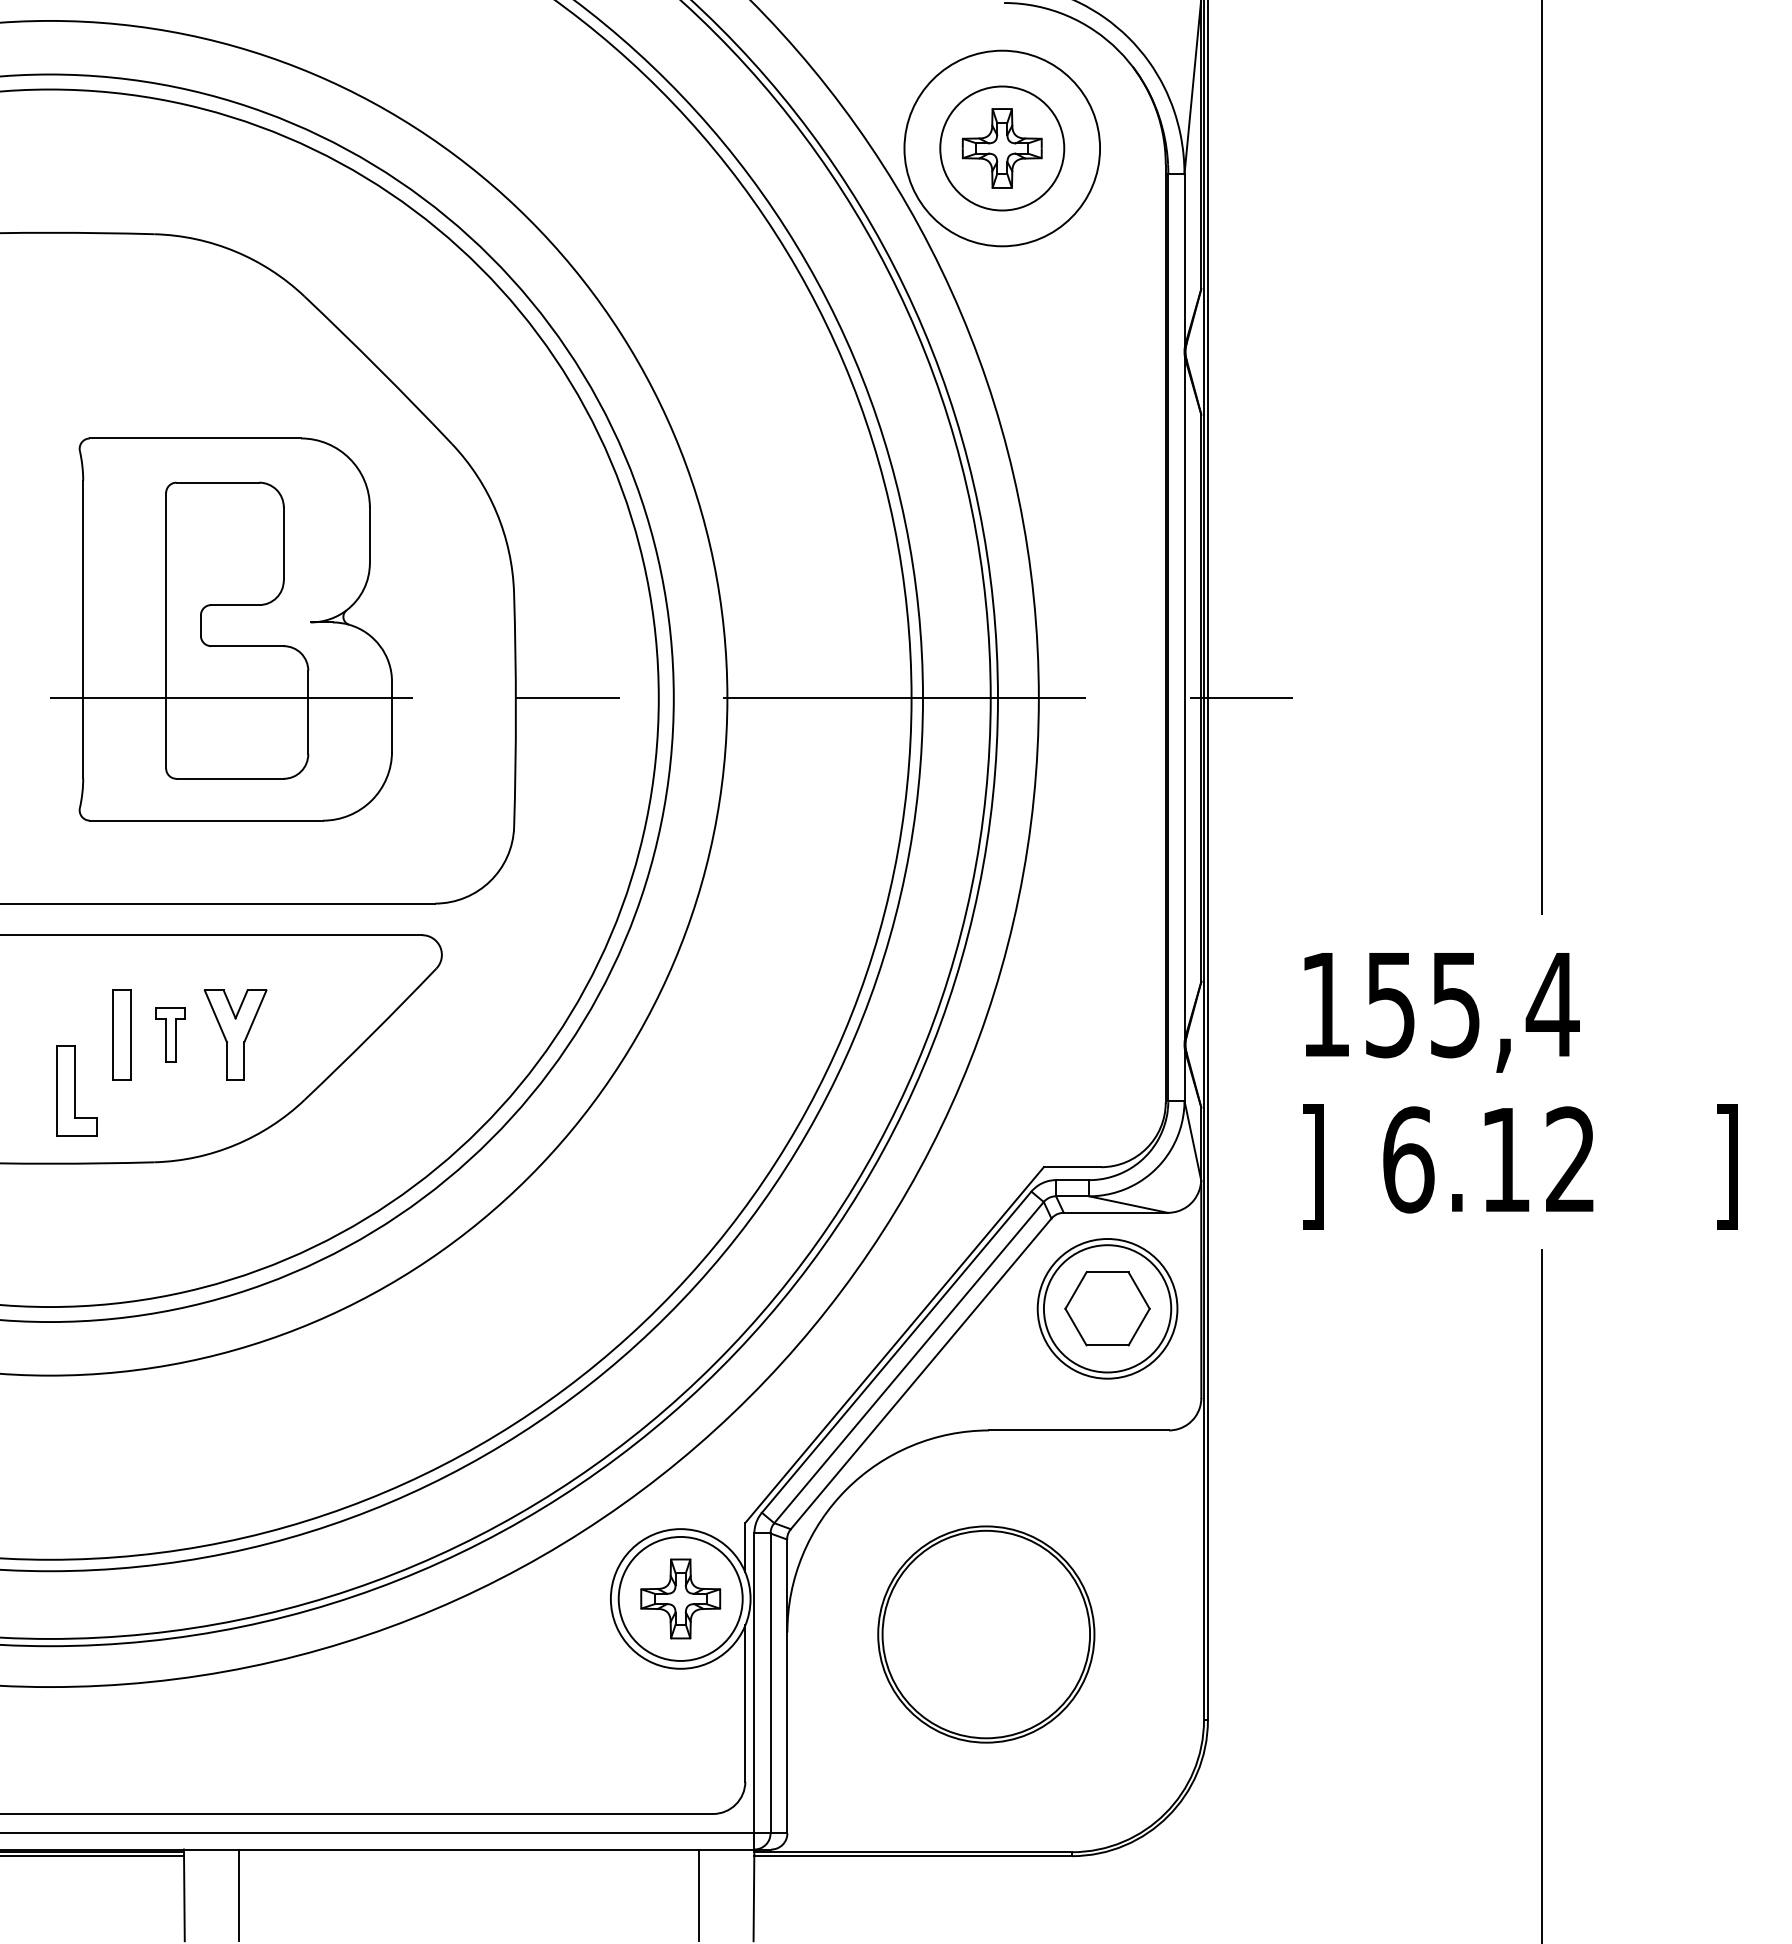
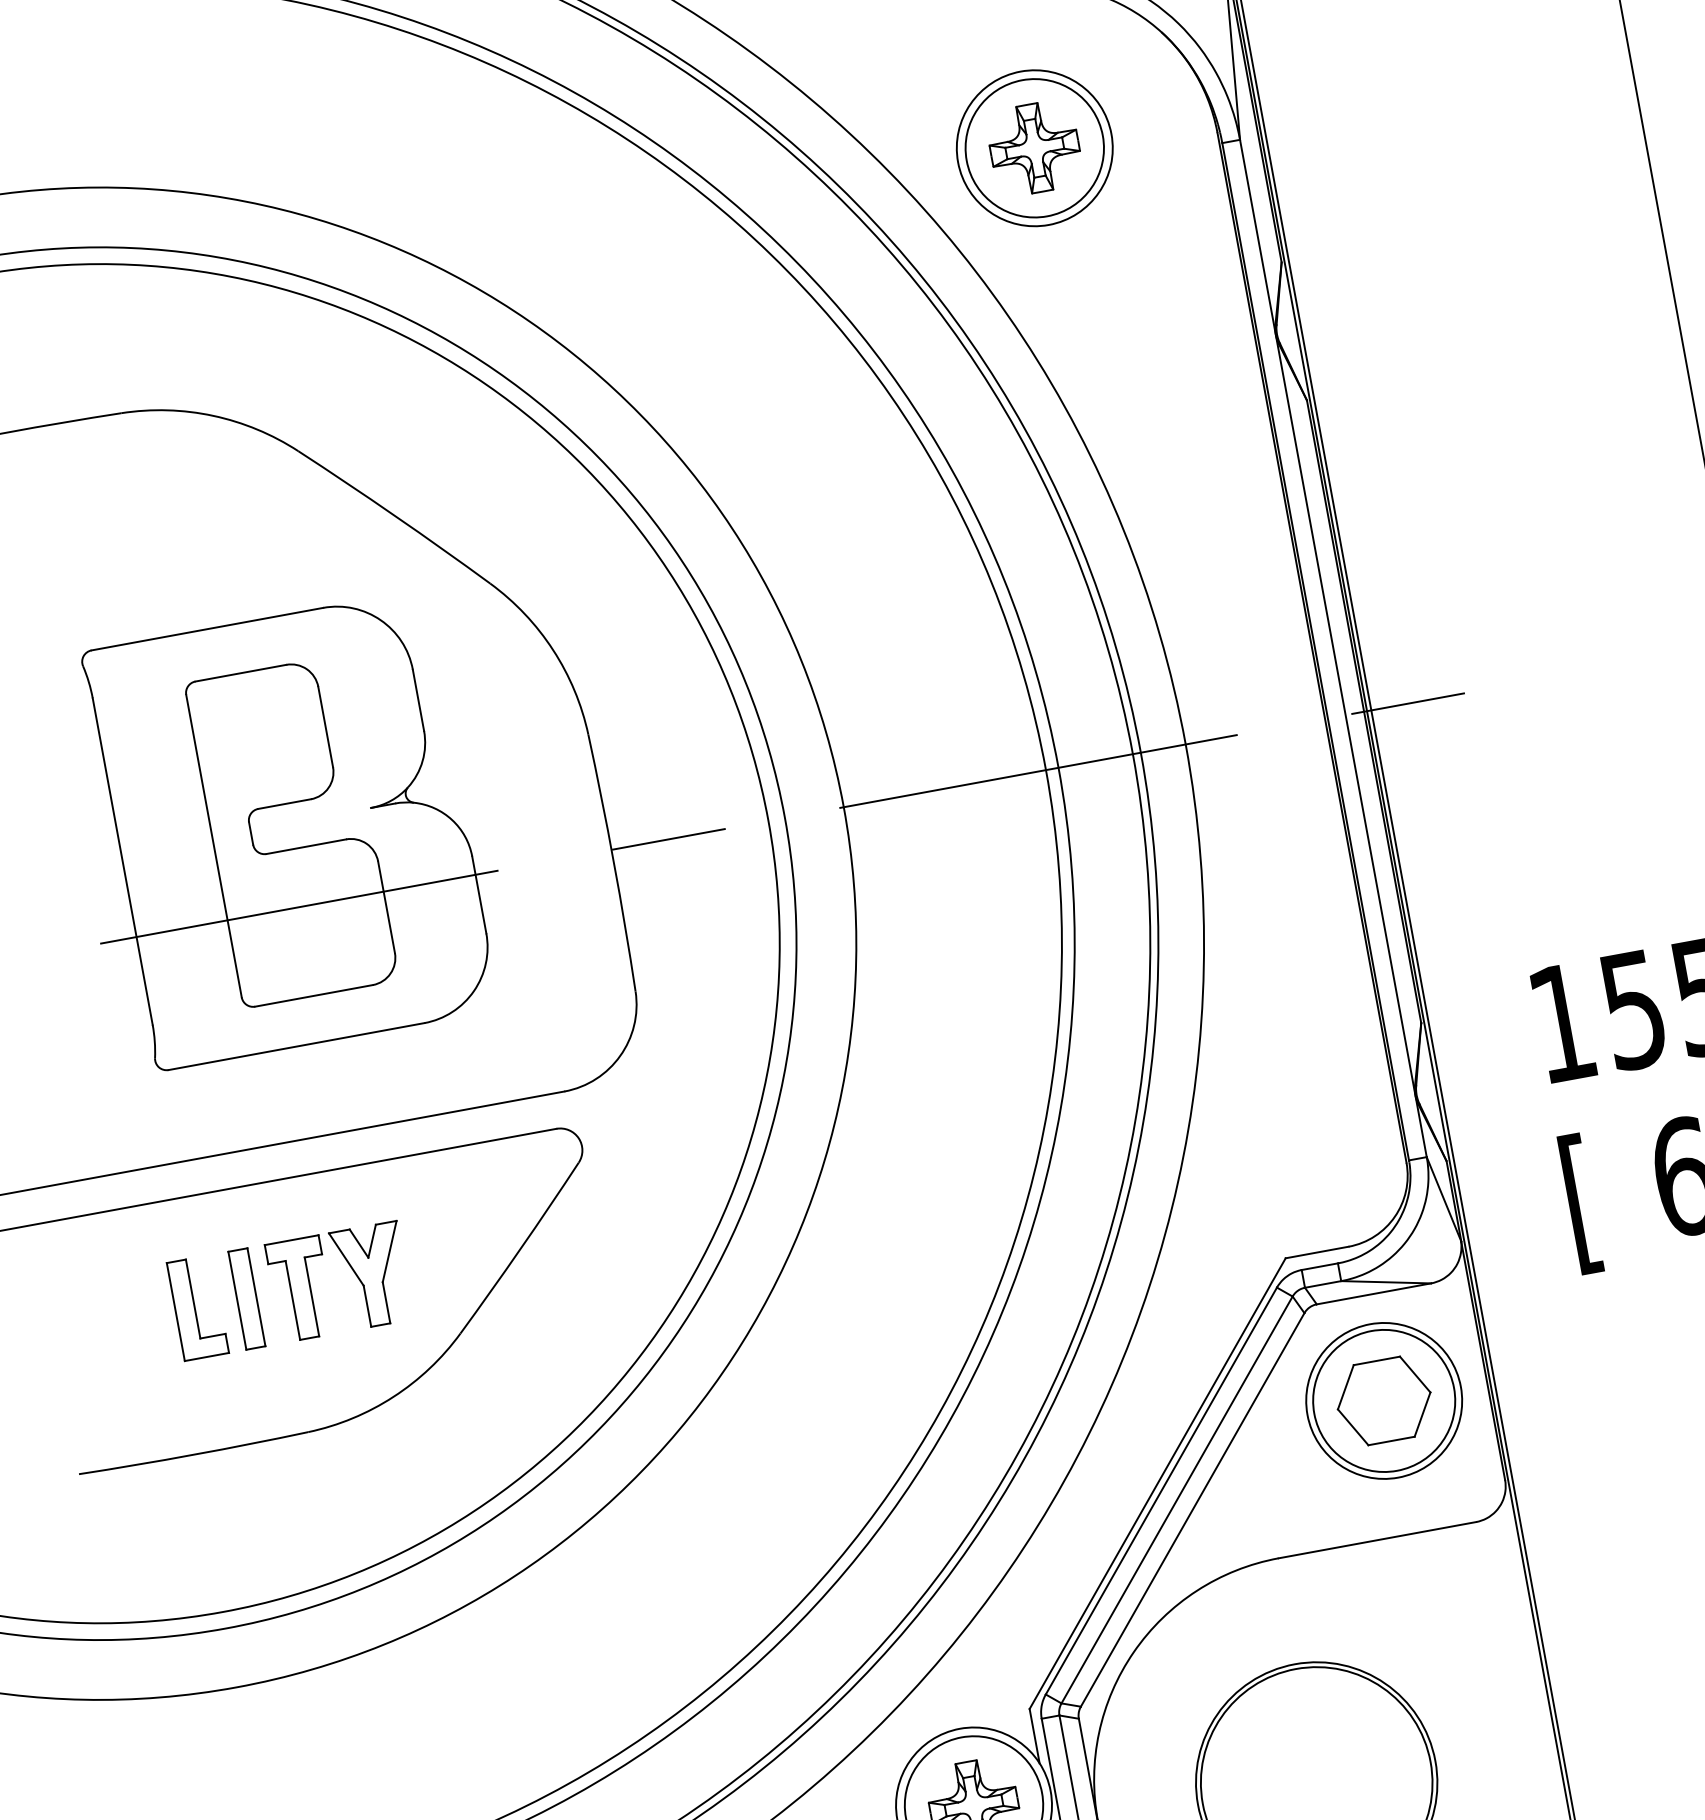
circle: (1002, 148) -> (1035, 148), size x0.71
part: (170, 1034) -> (300, 1288), size x1.67
part: (76, 1090) -> (196, 1307), moved
text: (1312, 1166) -> (1580, 1203), ] -> [

